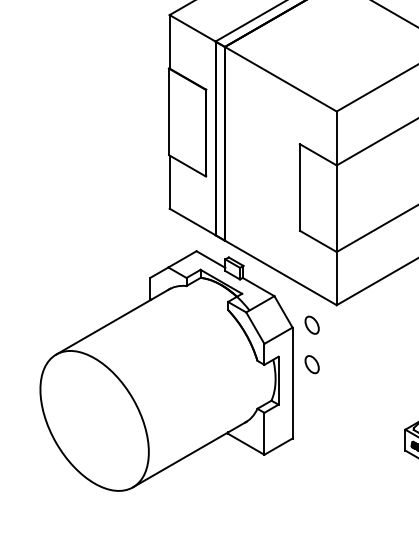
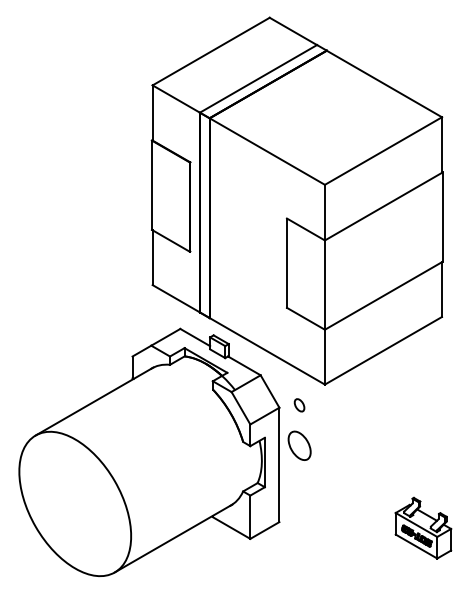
part: (312, 325) -> (299, 405), size x0.7
part: (312, 364) -> (299, 445), size x1.6

